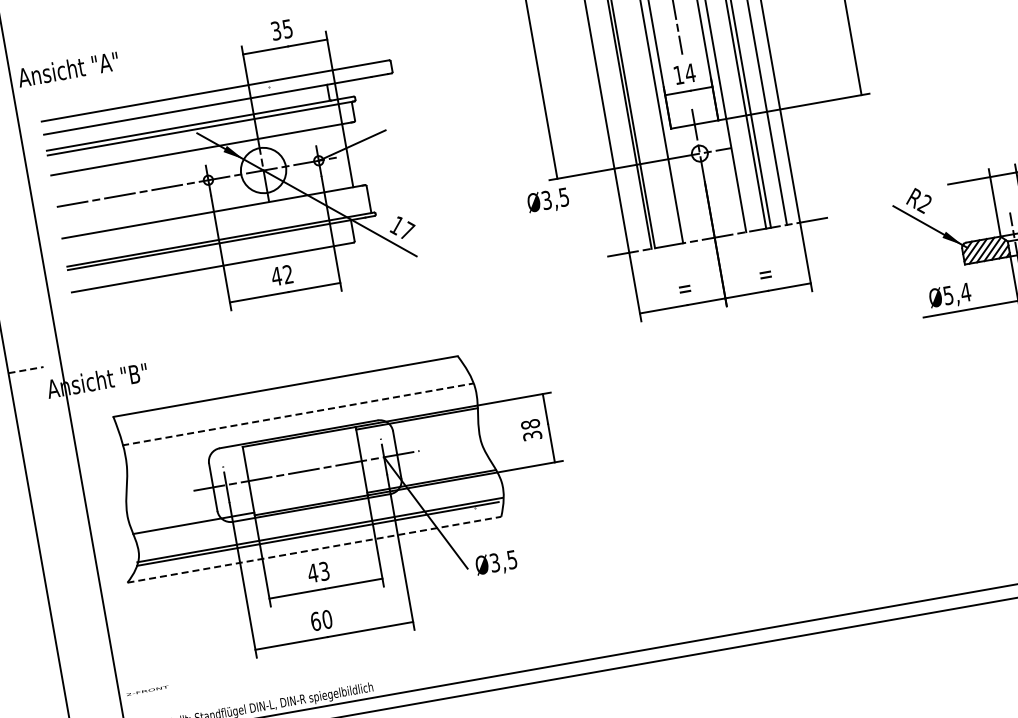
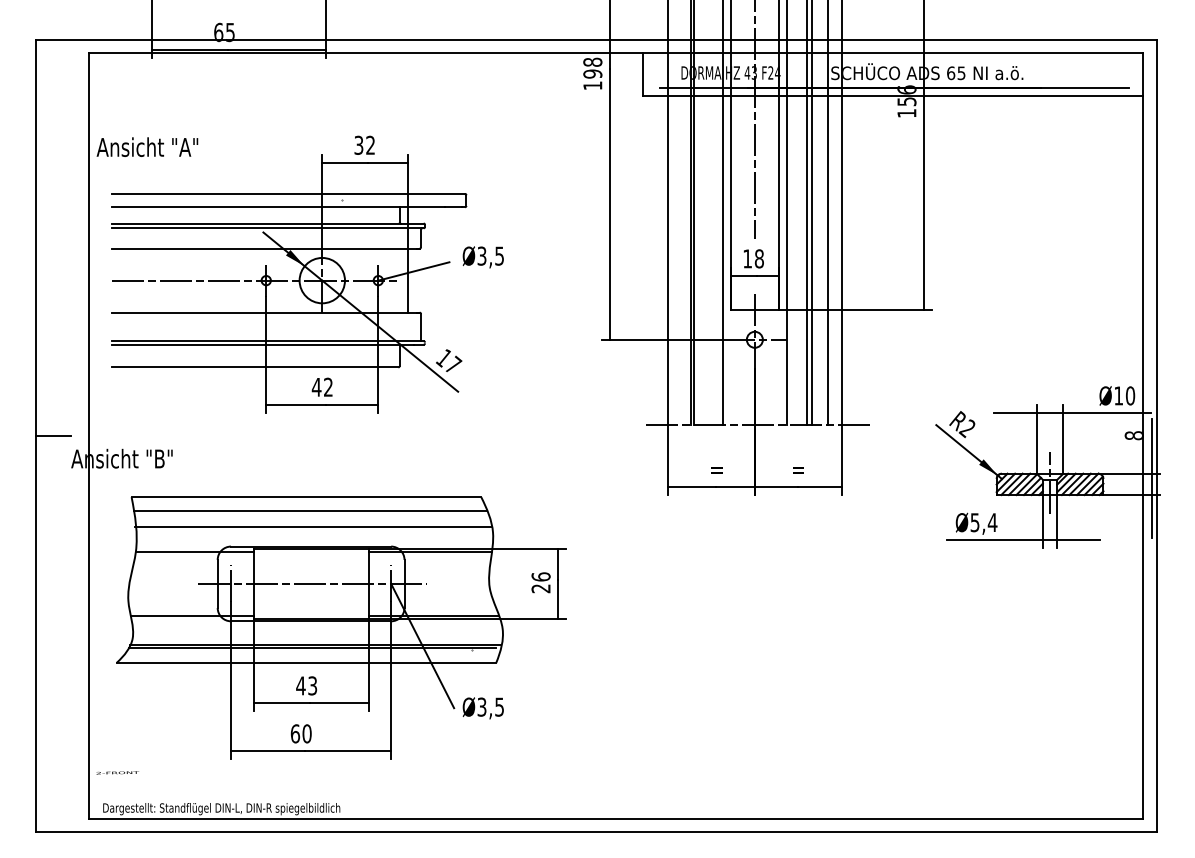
text: (287, 28) -> (370, 144), 35 -> 32
text: (690, 72) -> (759, 258), 14 -> 18
text: (547, 201) -> (482, 257), moved
line: (25, 369) -> (53, 435), dashed -> solid
line: (291, 398) -> (310, 510), added
line: (297, 414) -> (313, 526), dashed -> solid
text: (530, 429) -> (540, 582), 38 -> 26
line: (184, 459) -> (194, 551), added
line: (314, 549) -> (306, 662), dashed -> solid

